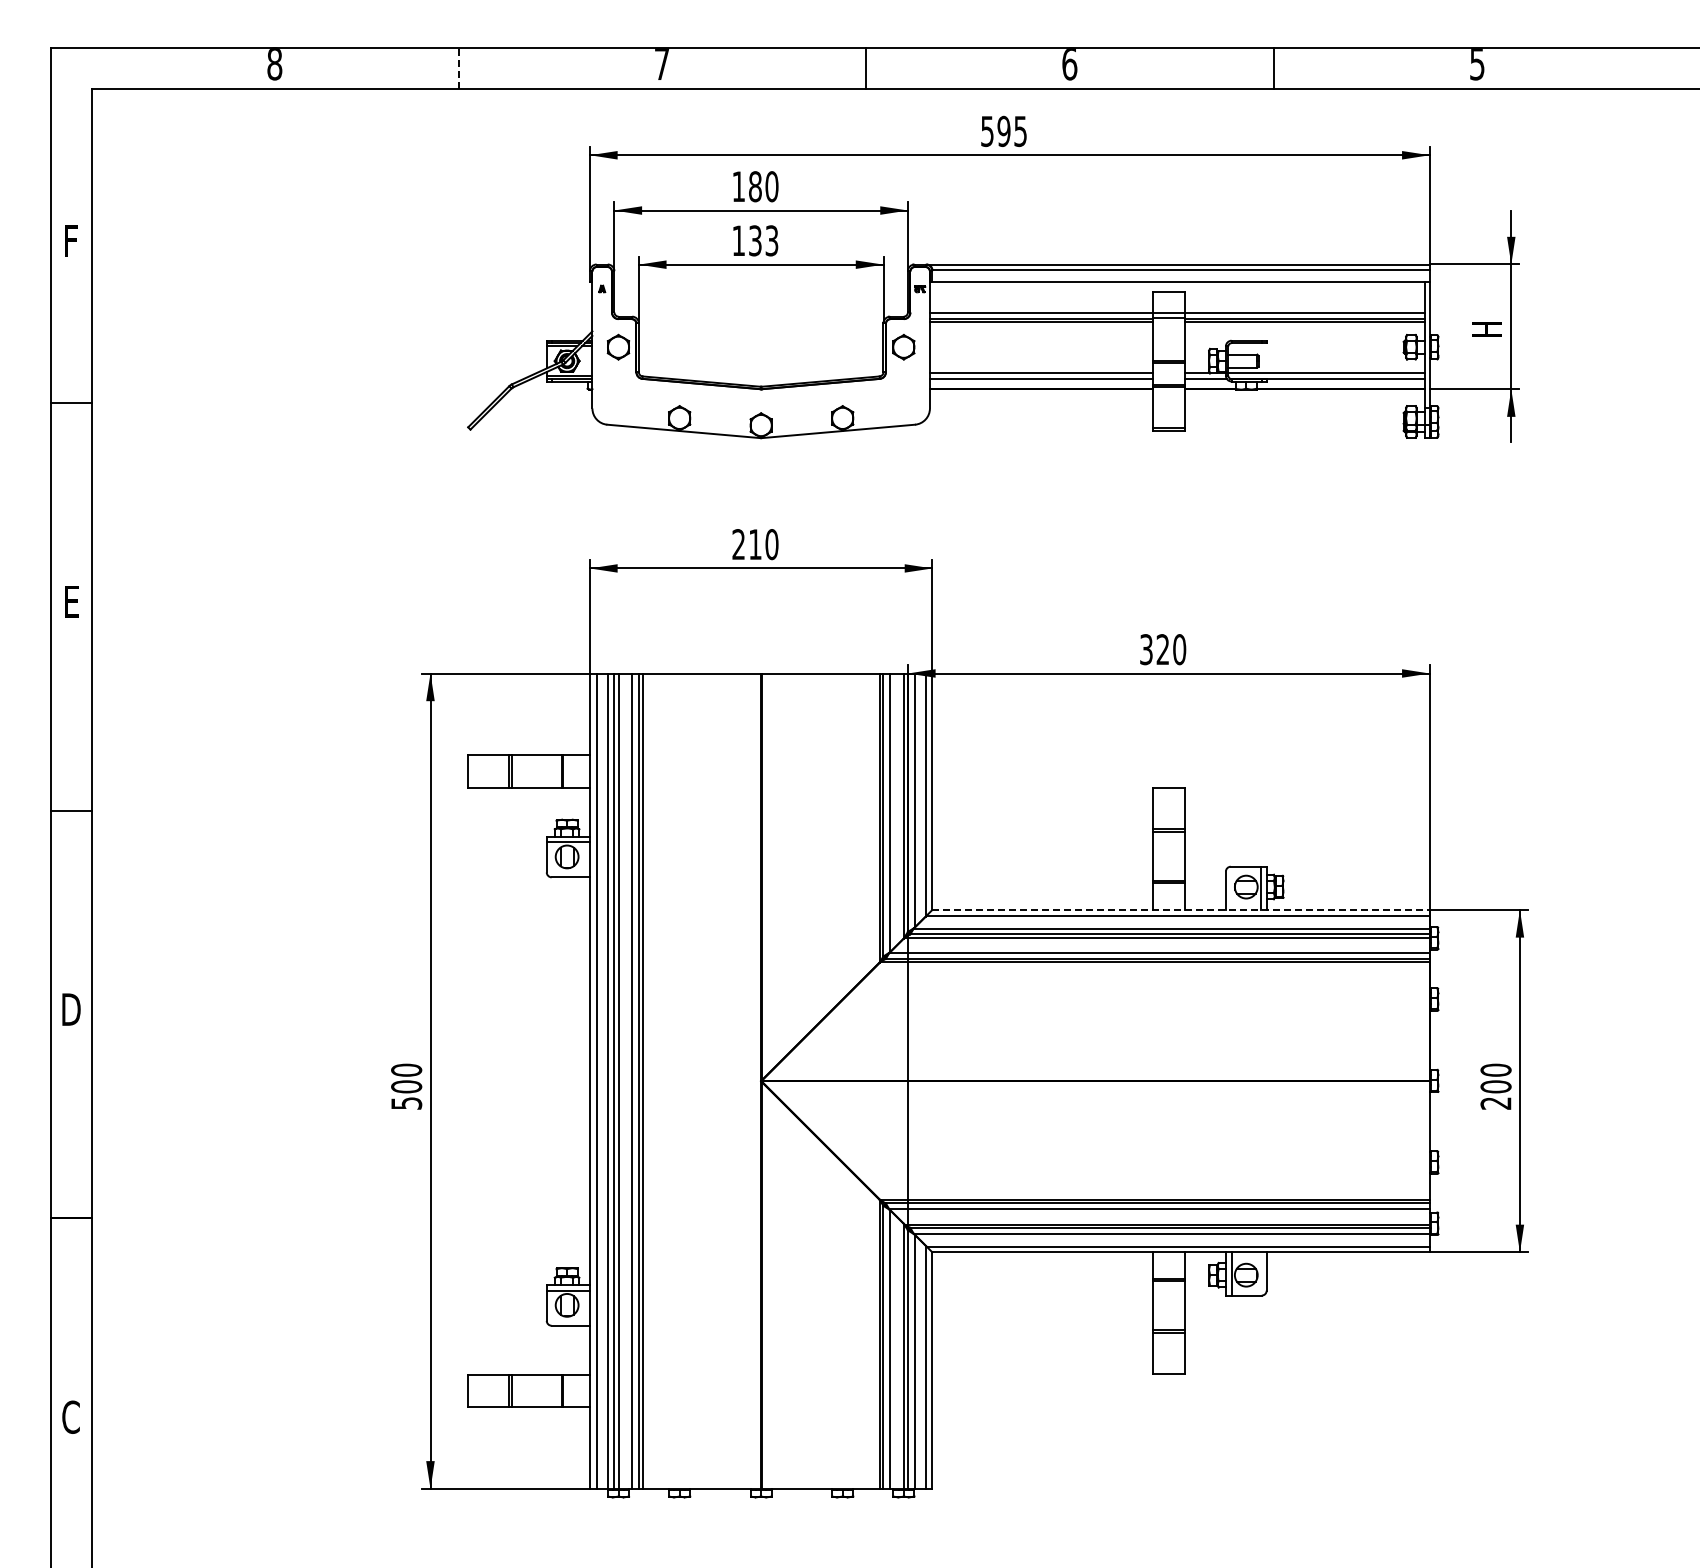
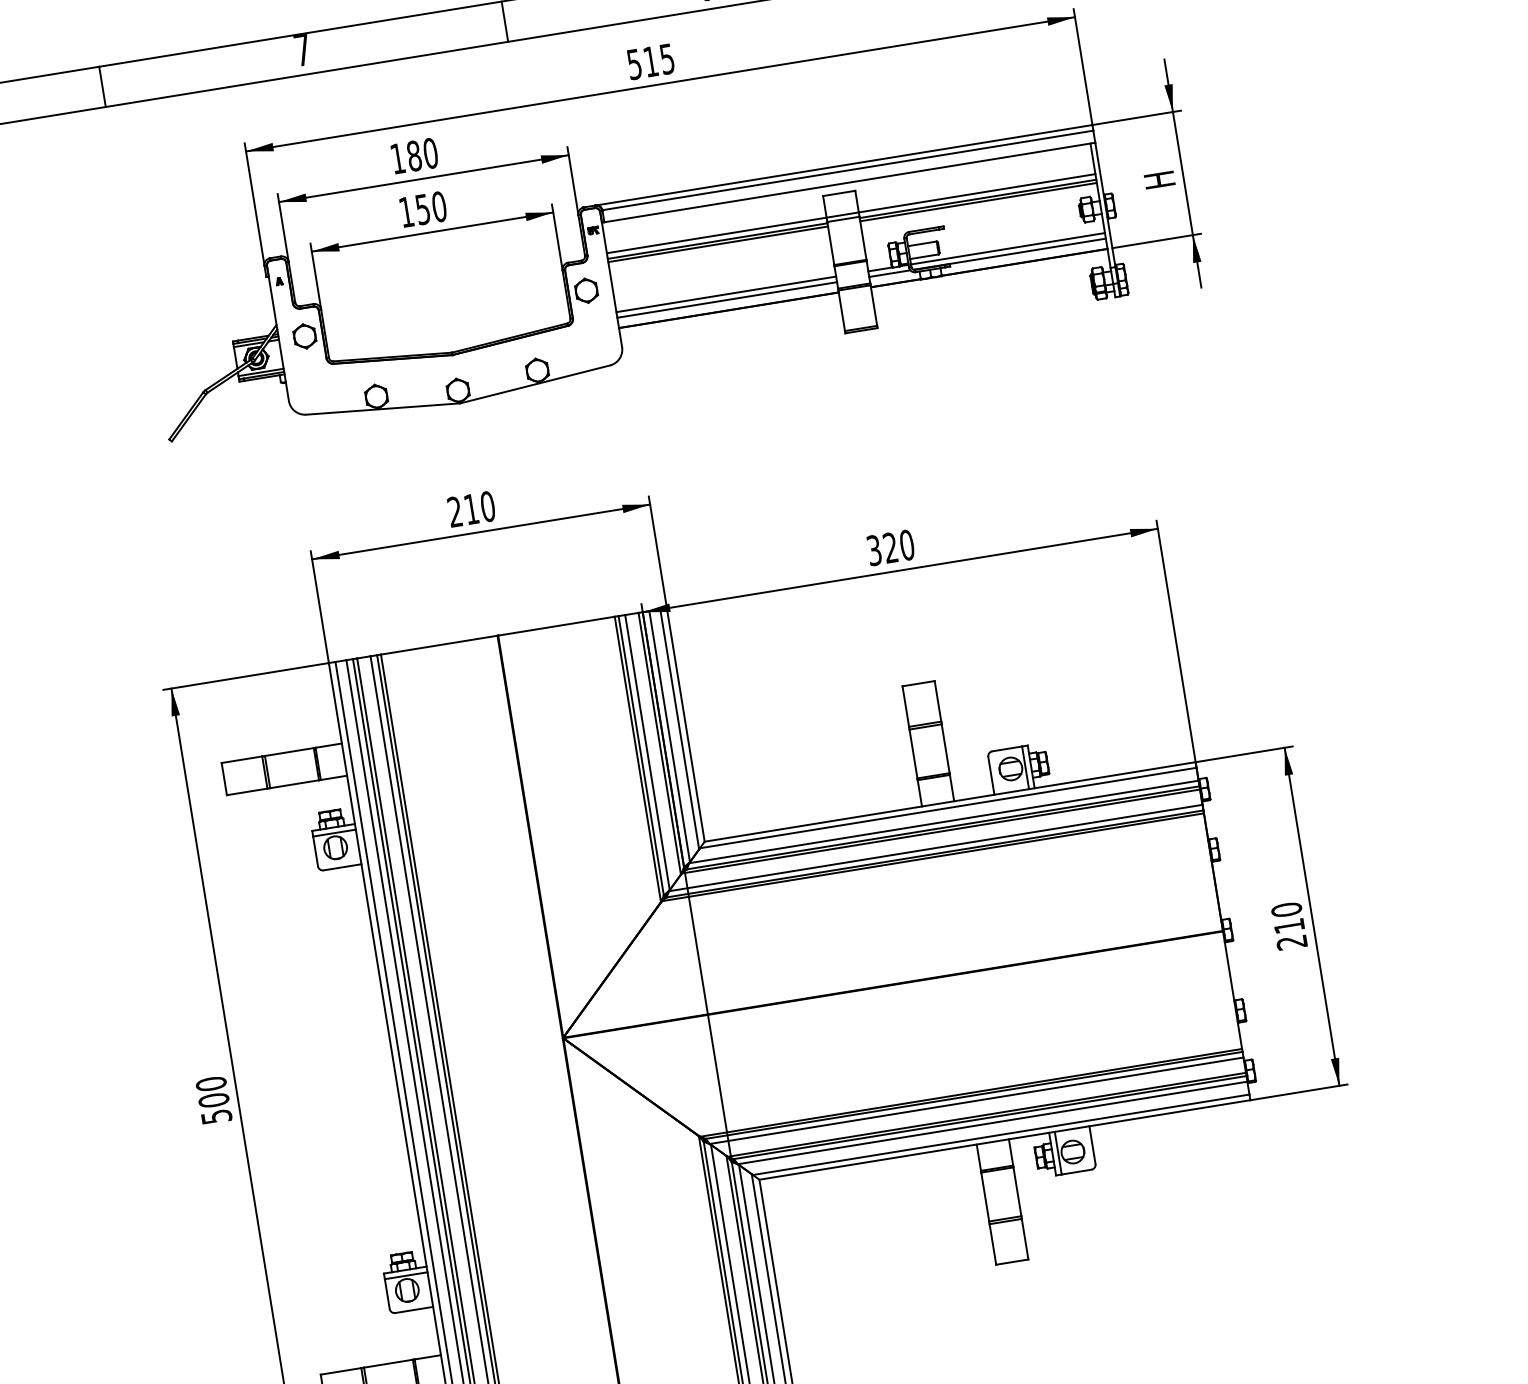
line: (458, 68) -> (102, 86), dashed -> solid
text: (1003, 131) -> (650, 61), 595 -> 515
text: (763, 240) -> (430, 207), 133 -> 150
line: (1181, 909) -> (950, 801), dashed -> solid
text: (1495, 1086) -> (1288, 925), 200 -> 210

